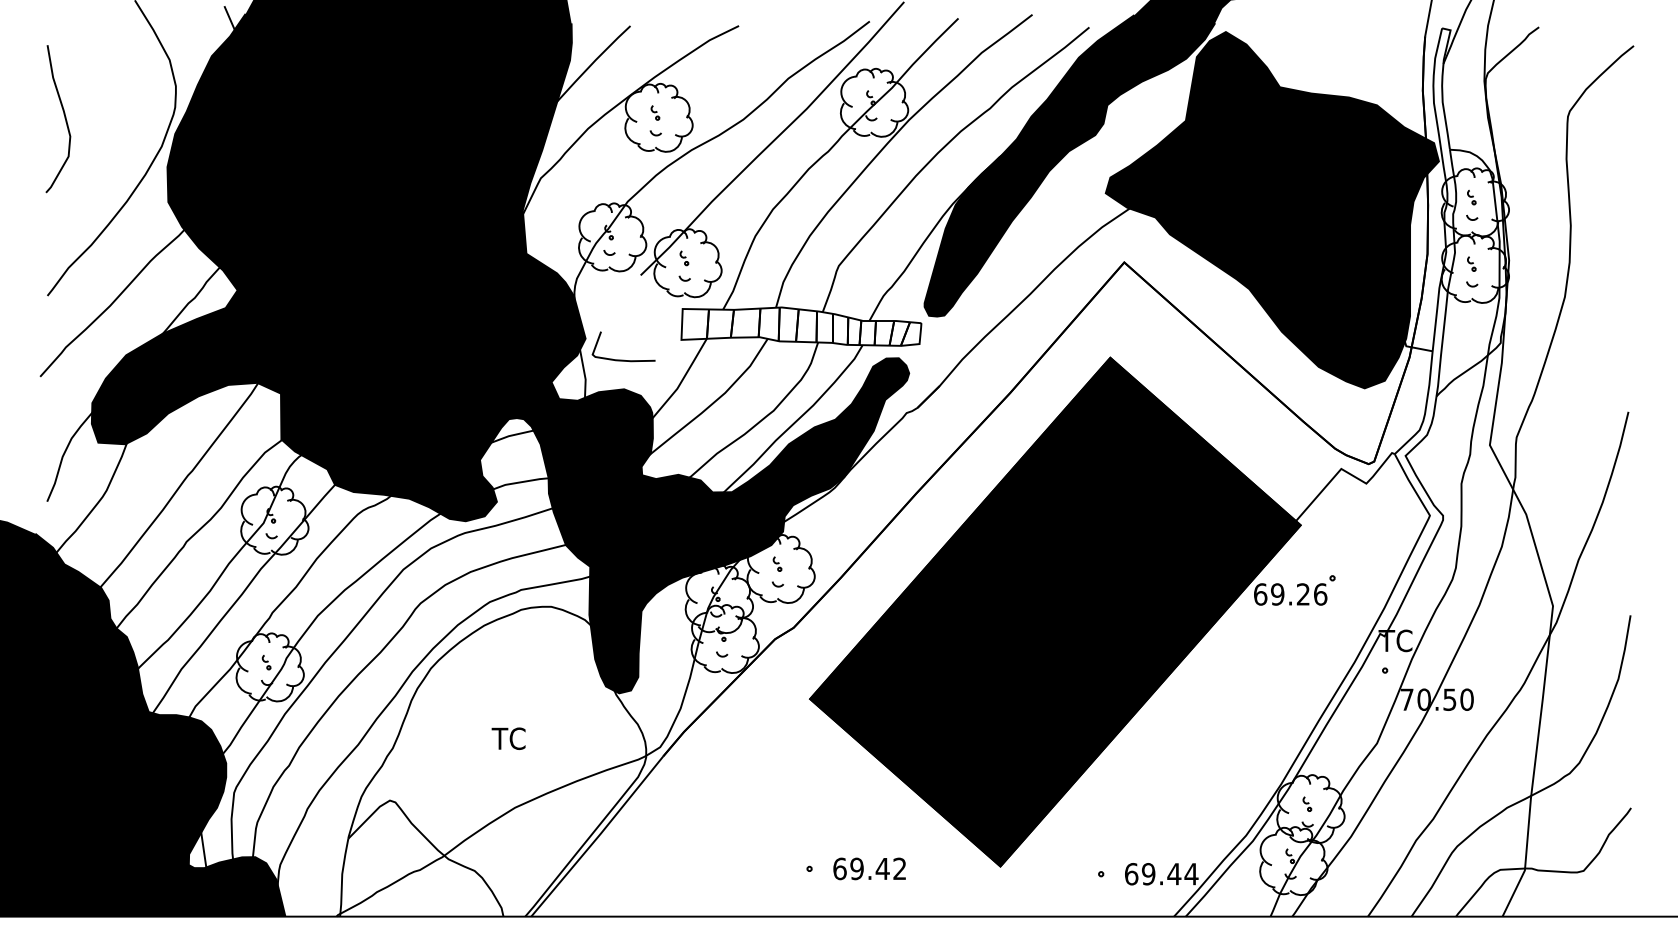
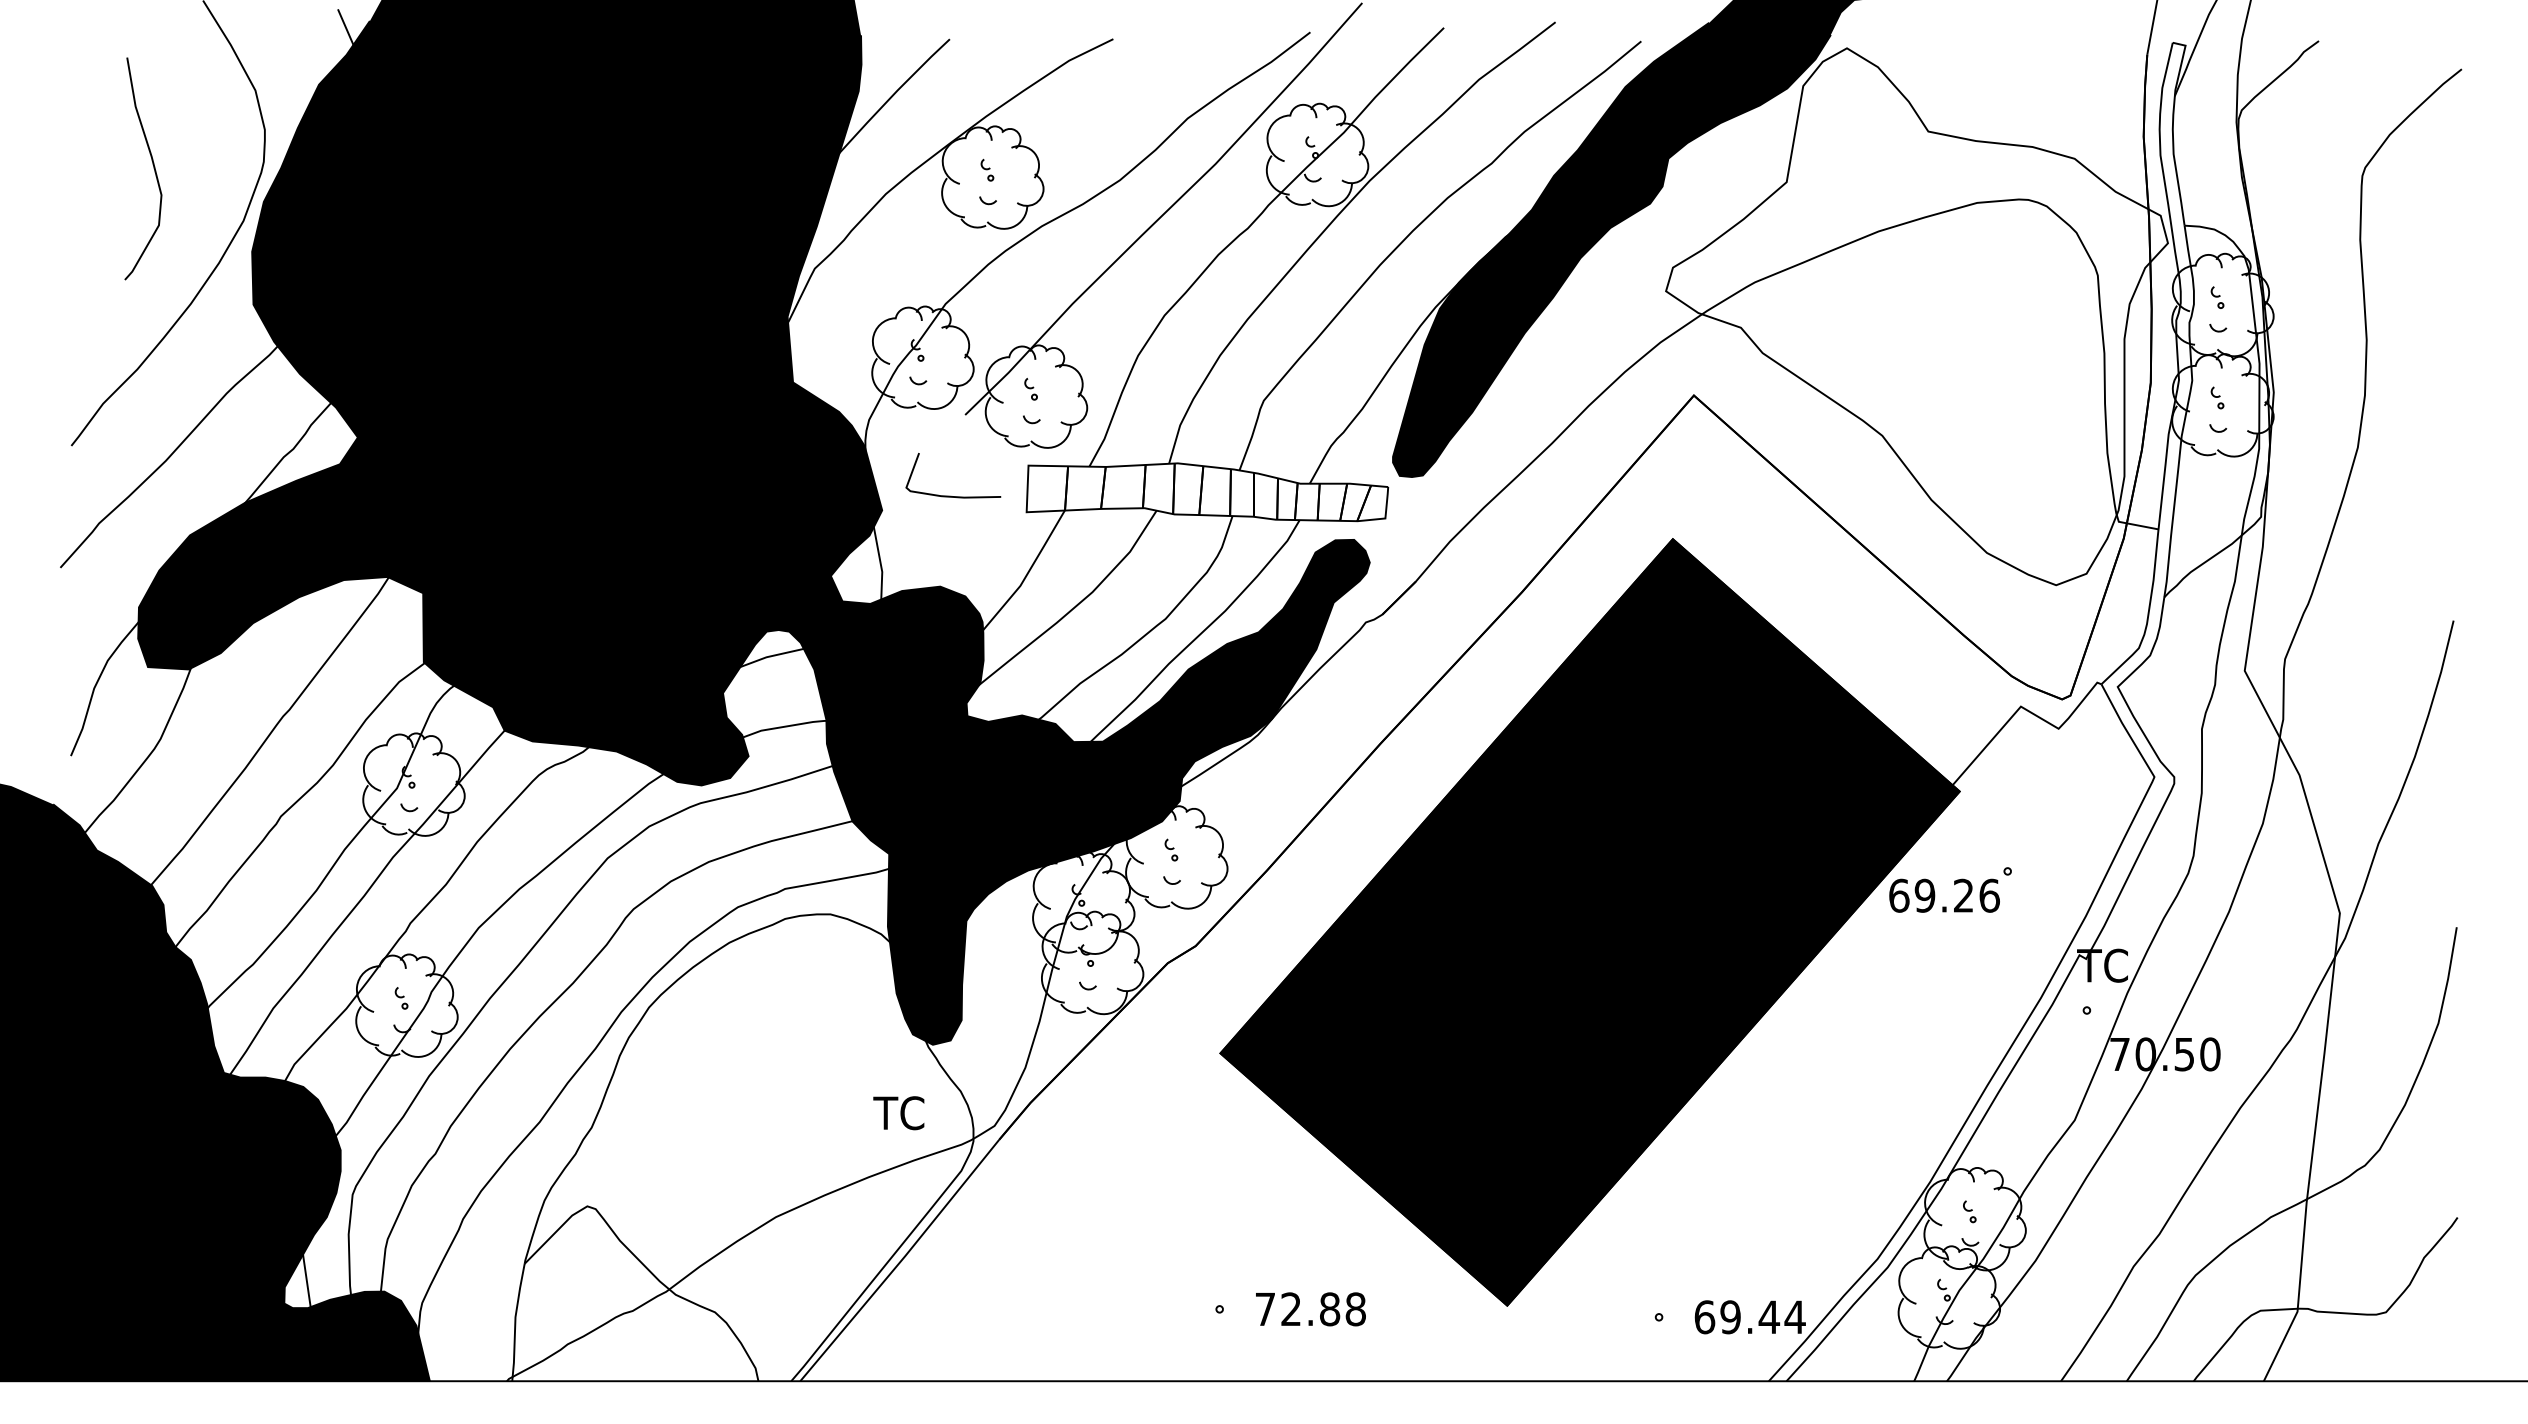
curve: (64, 118) -> (152, 168), moved
fill: (1271, 210) -> (1915, 317), removed
curve: (623, 359) -> (952, 495), moved
text: (508, 738) -> (898, 1112), moved
text: (869, 868) -> (1309, 1308), 69.42 -> 72.88

